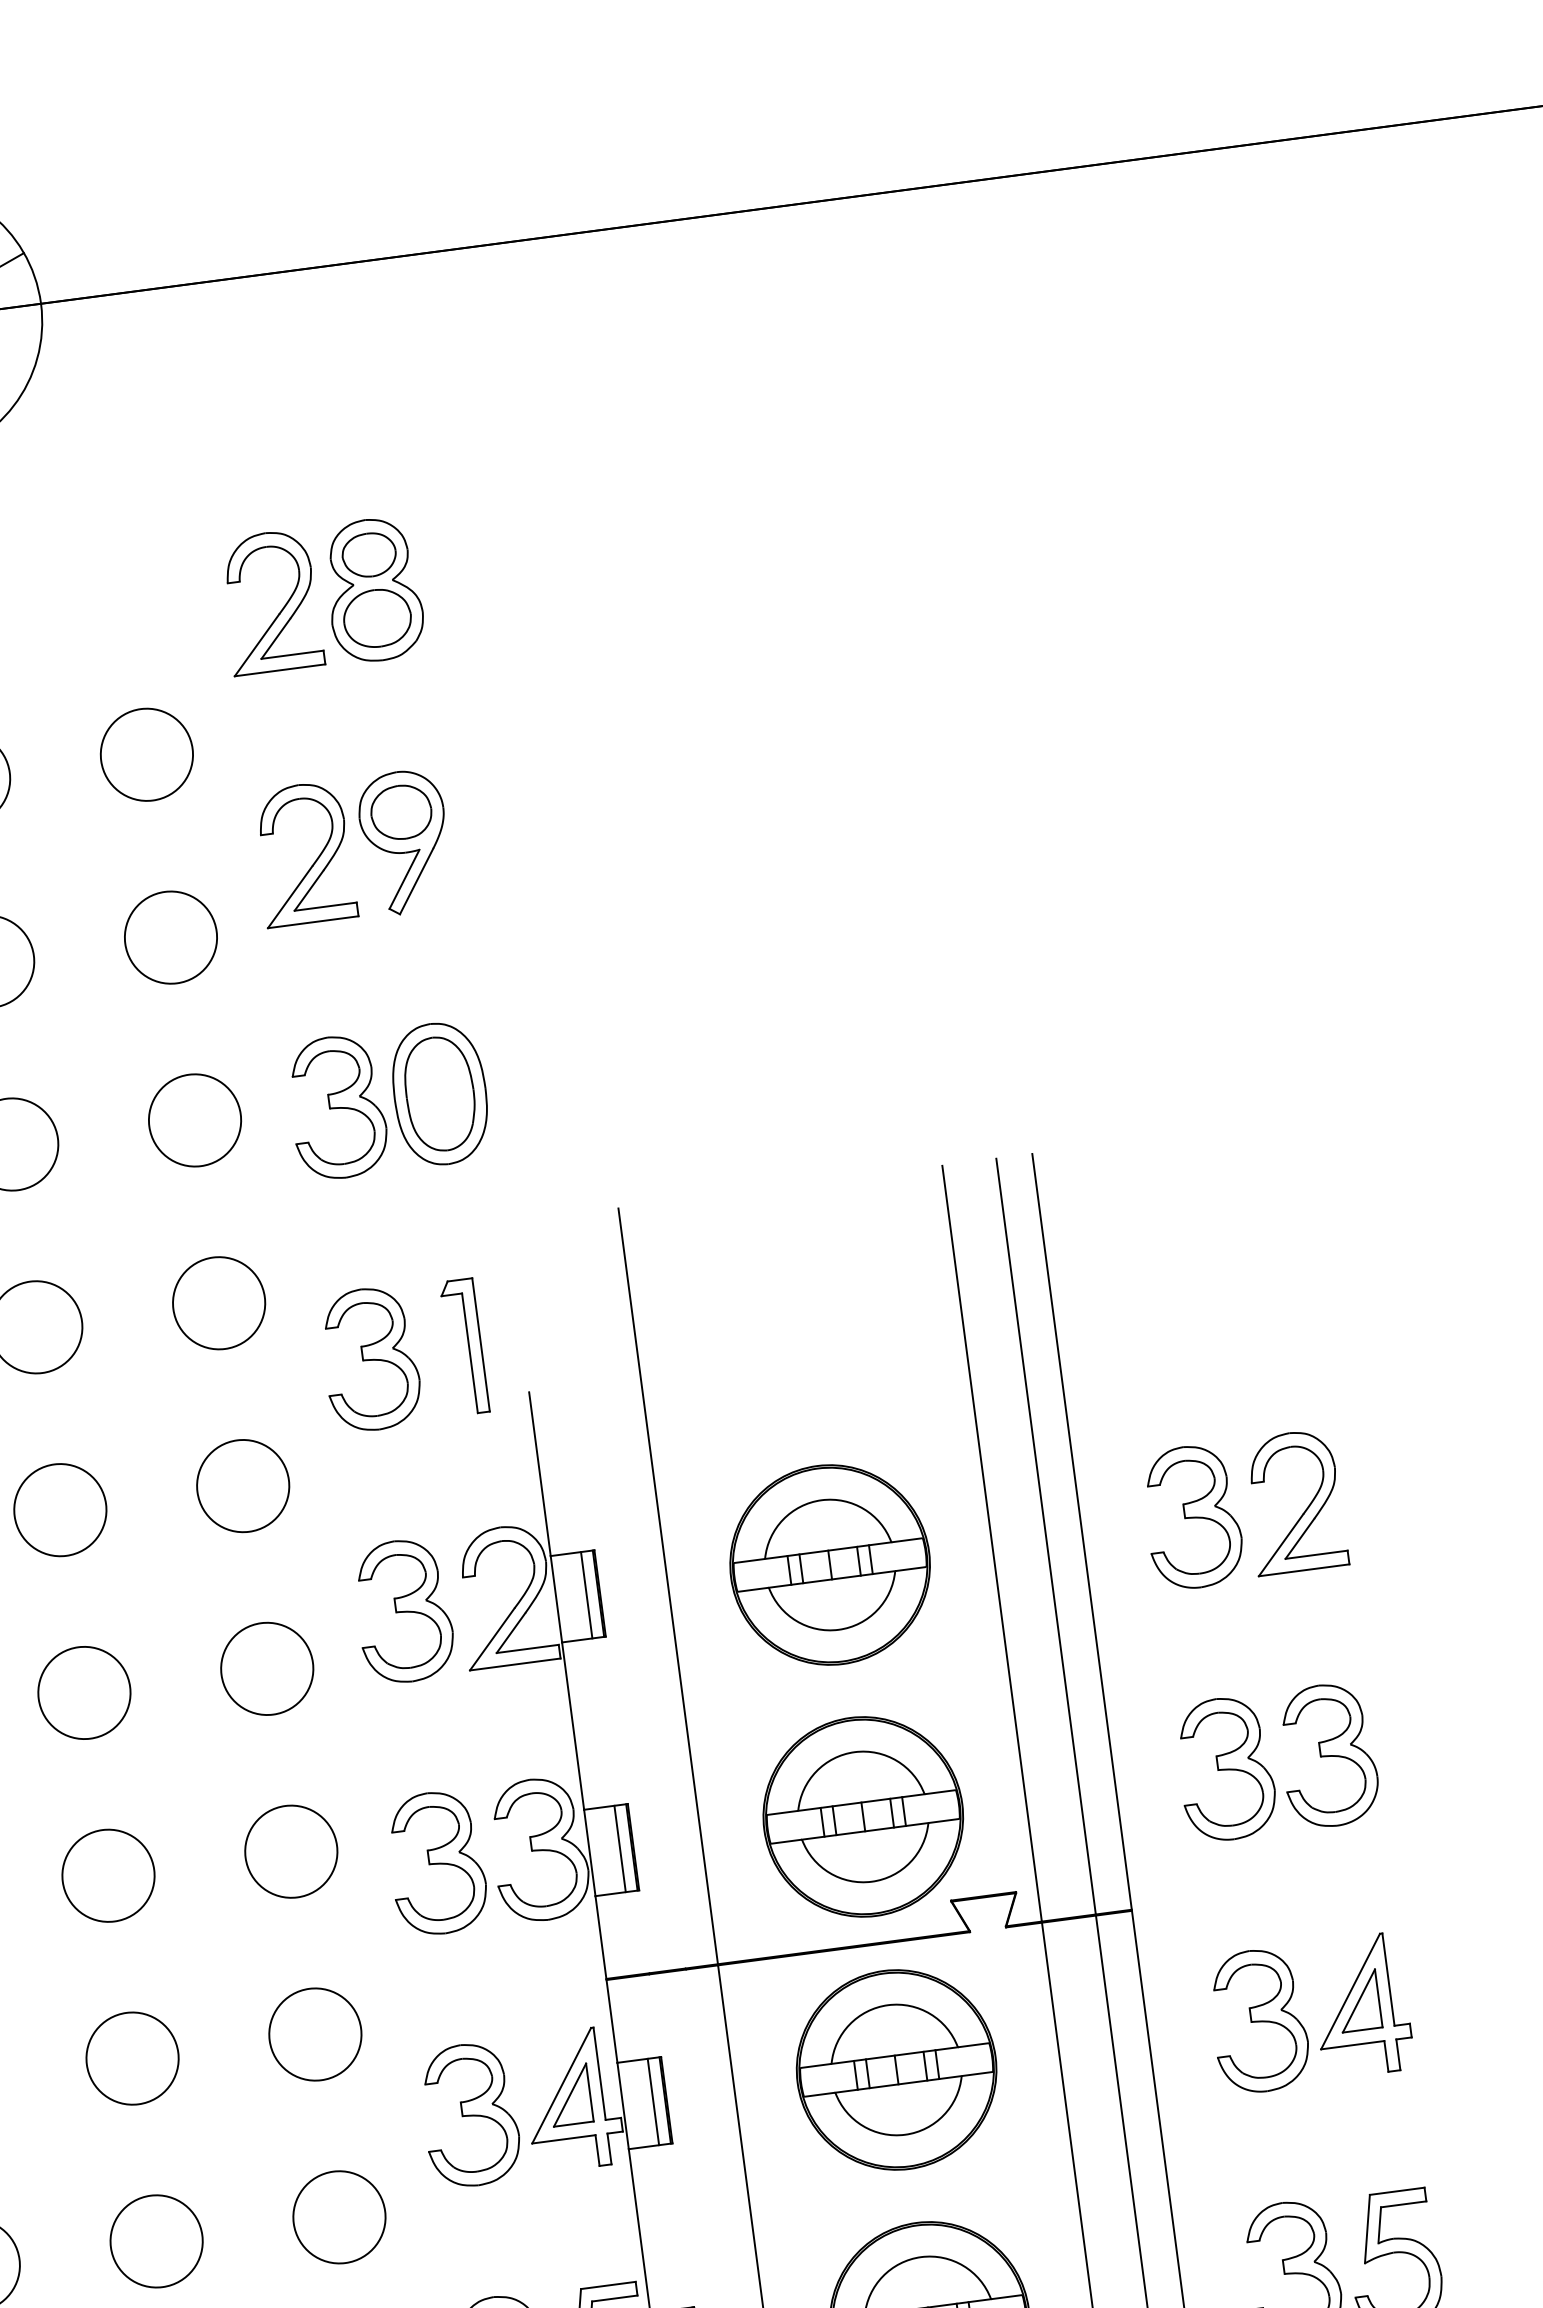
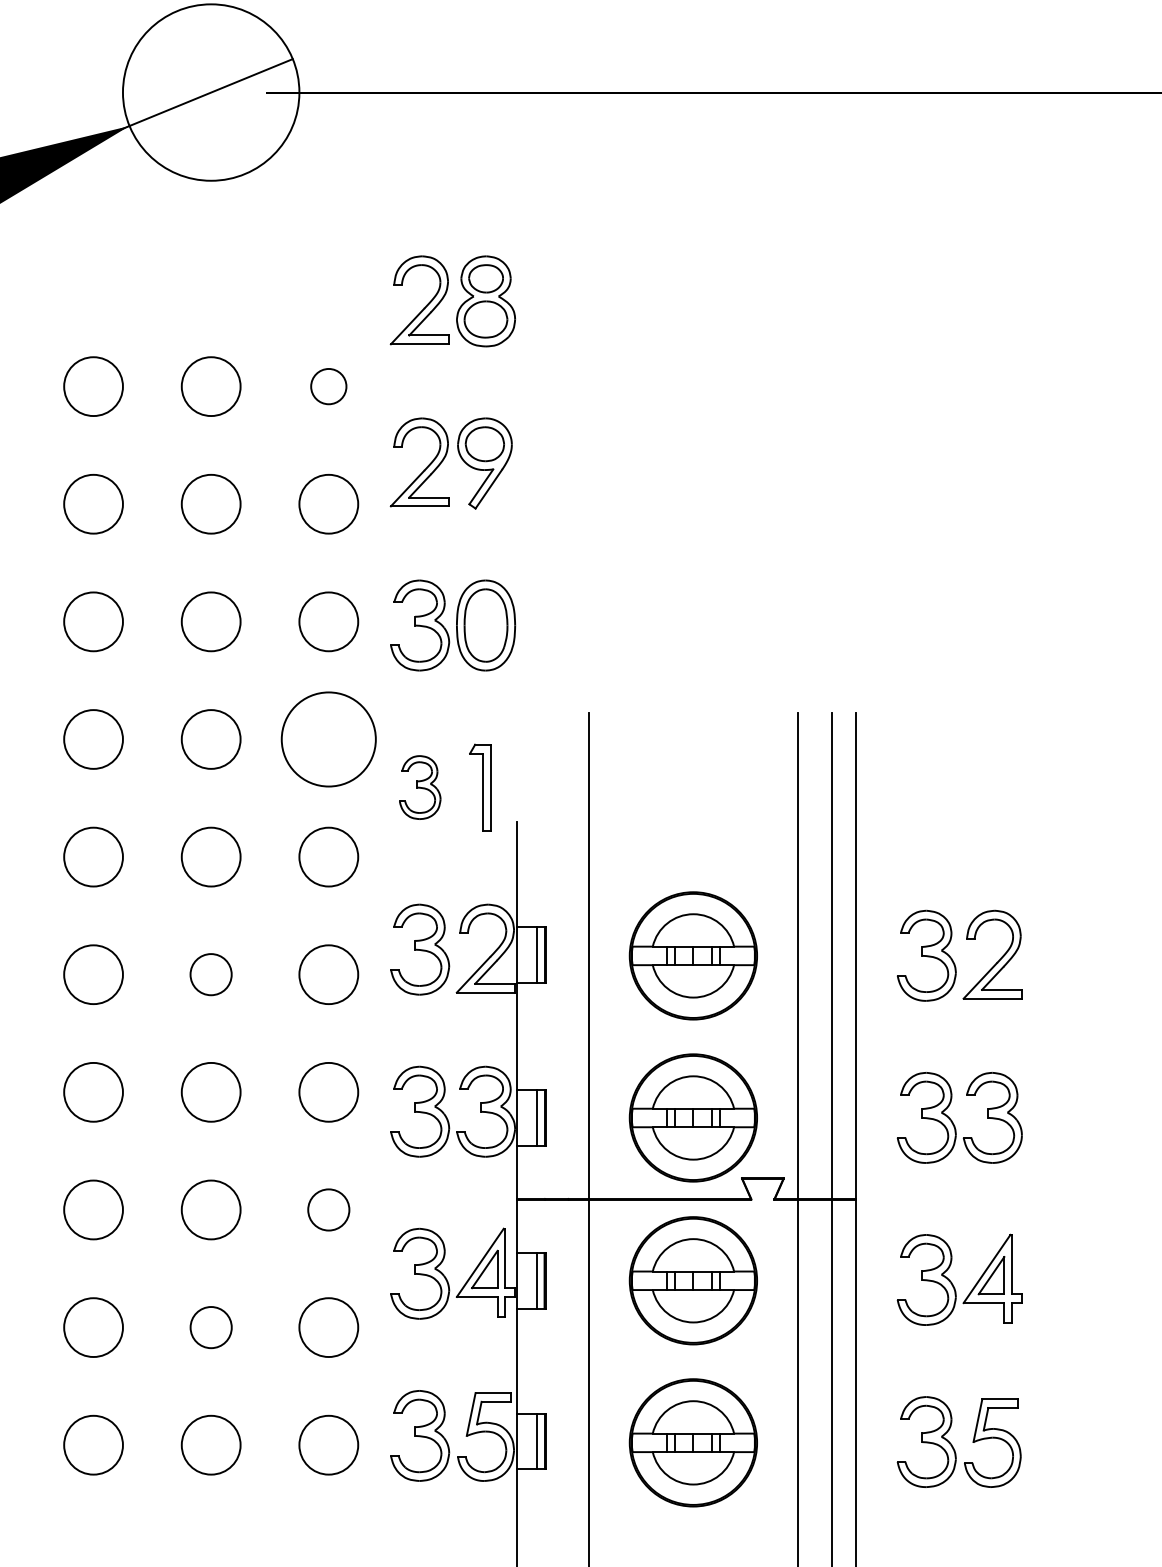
circle: (146, 754) -> (328, 386), size x0.6
circle: (218, 1303) -> (328, 739), size x1.6
part: (371, 1359) -> (420, 787), size x0.7
circle: (83, 1692) -> (210, 974), size x0.7
circle: (314, 2033) -> (328, 1209), size x0.7
circle: (155, 2241) -> (210, 1327), size x0.7

